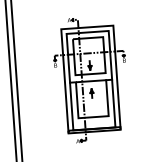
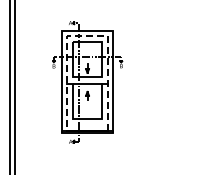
line: (87, 32) -> (87, 36), solid -> dashed

